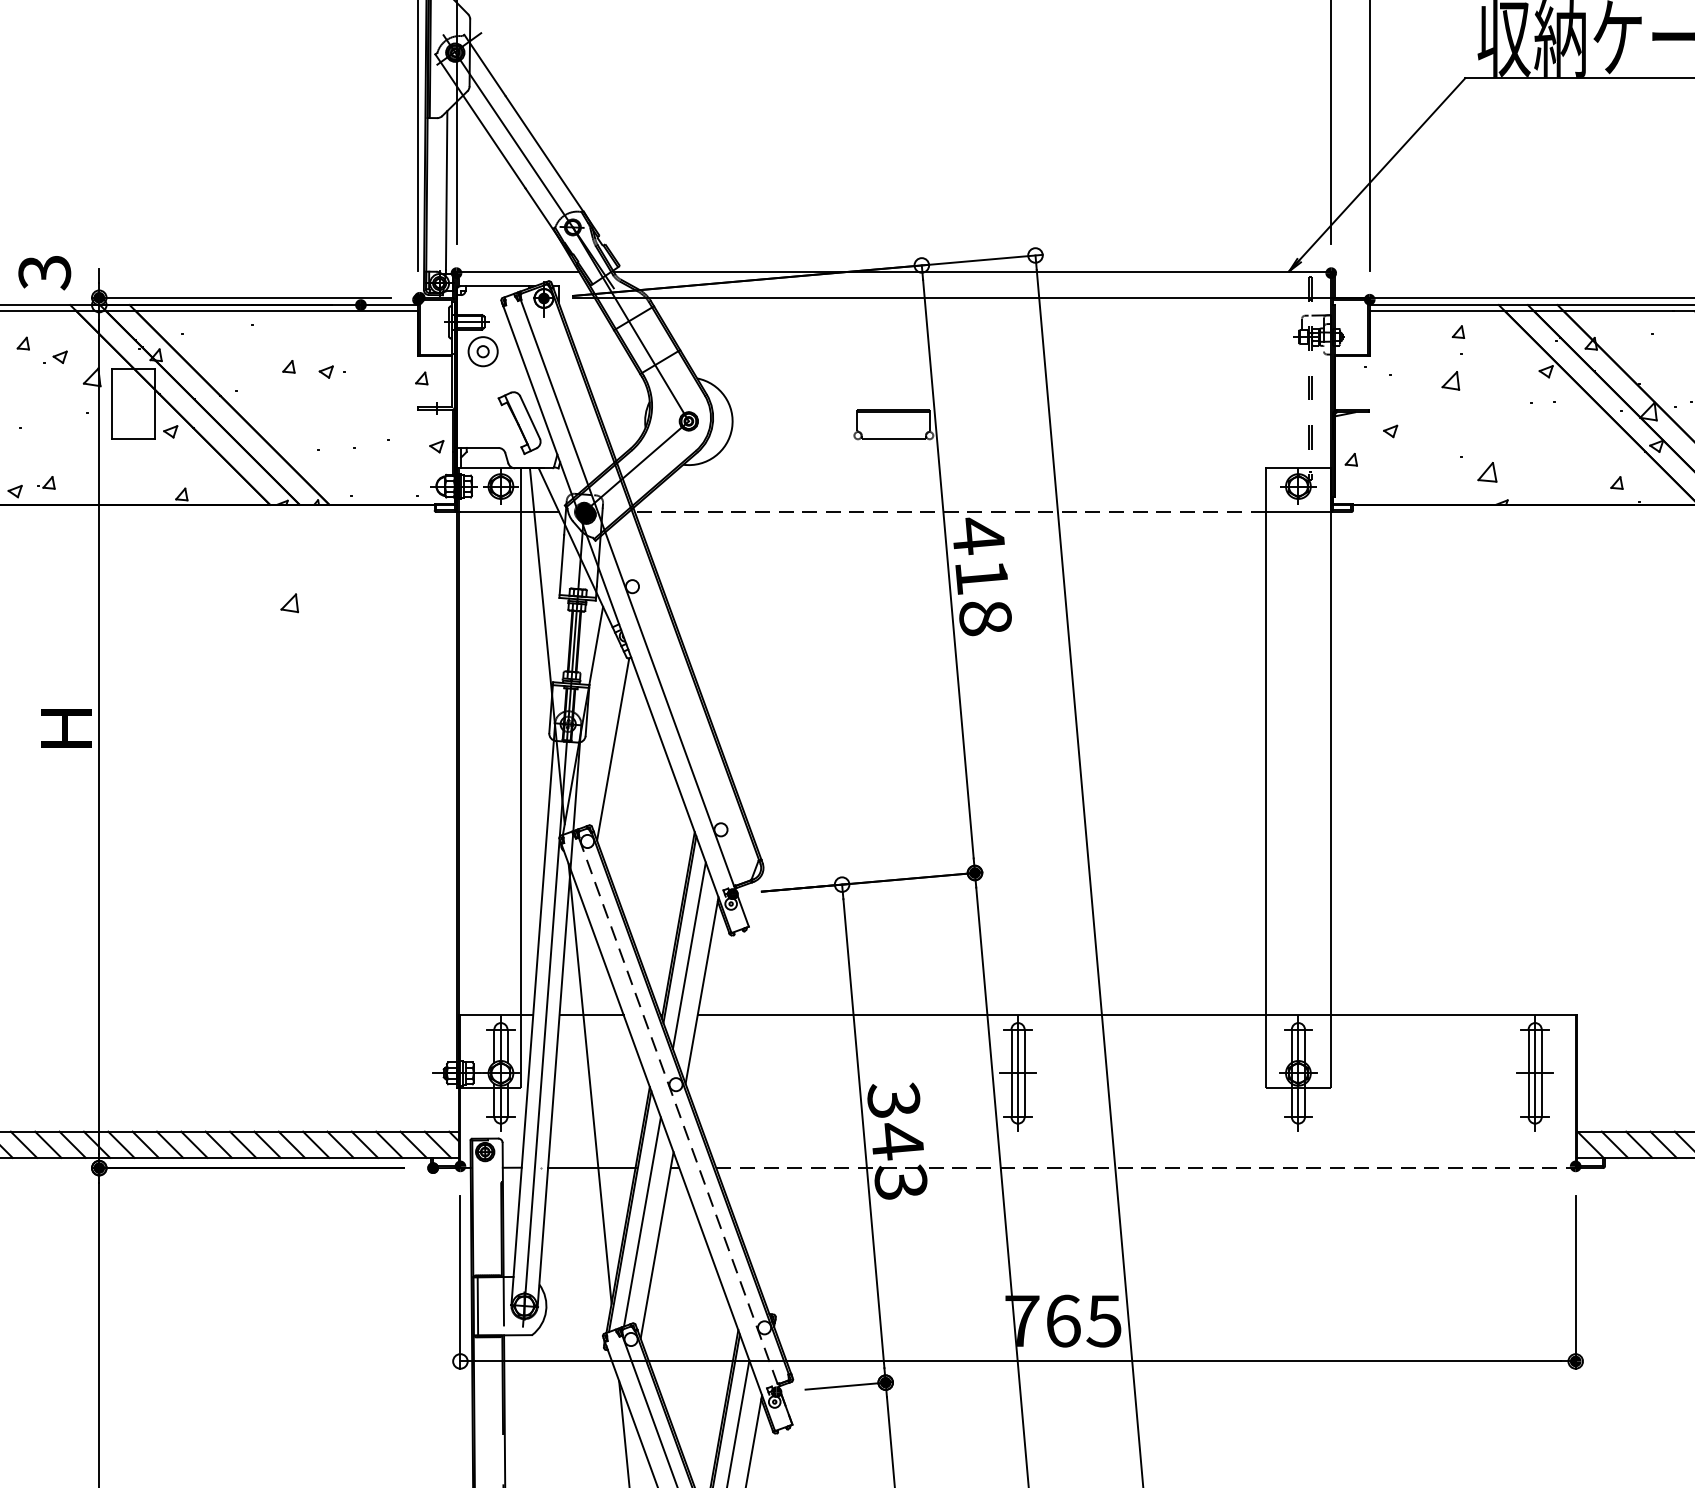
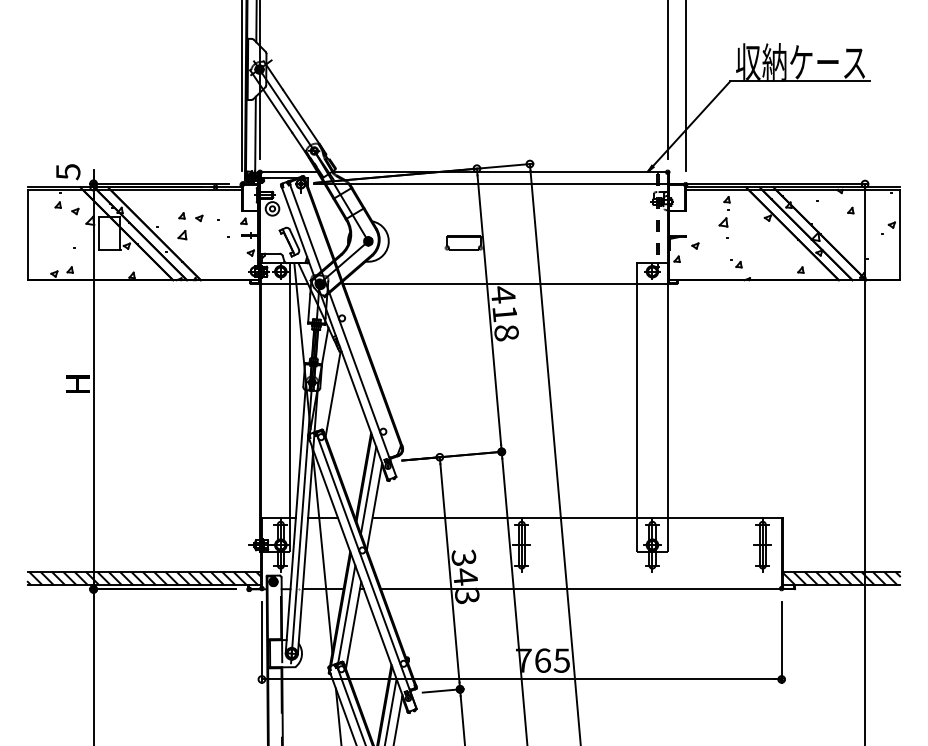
text: (43, 271) -> (67, 171), 3 -> 5
part: (1478, 468) -> (736, 263), size x0.62
line: (950, 511) -> (490, 283), dashed -> solid
part: (289, 604) -> (182, 235), moved
line: (684, 1131) -> (366, 572), dashed -> solid
line: (1146, 1168) -> (581, 589), dashed -> solid

